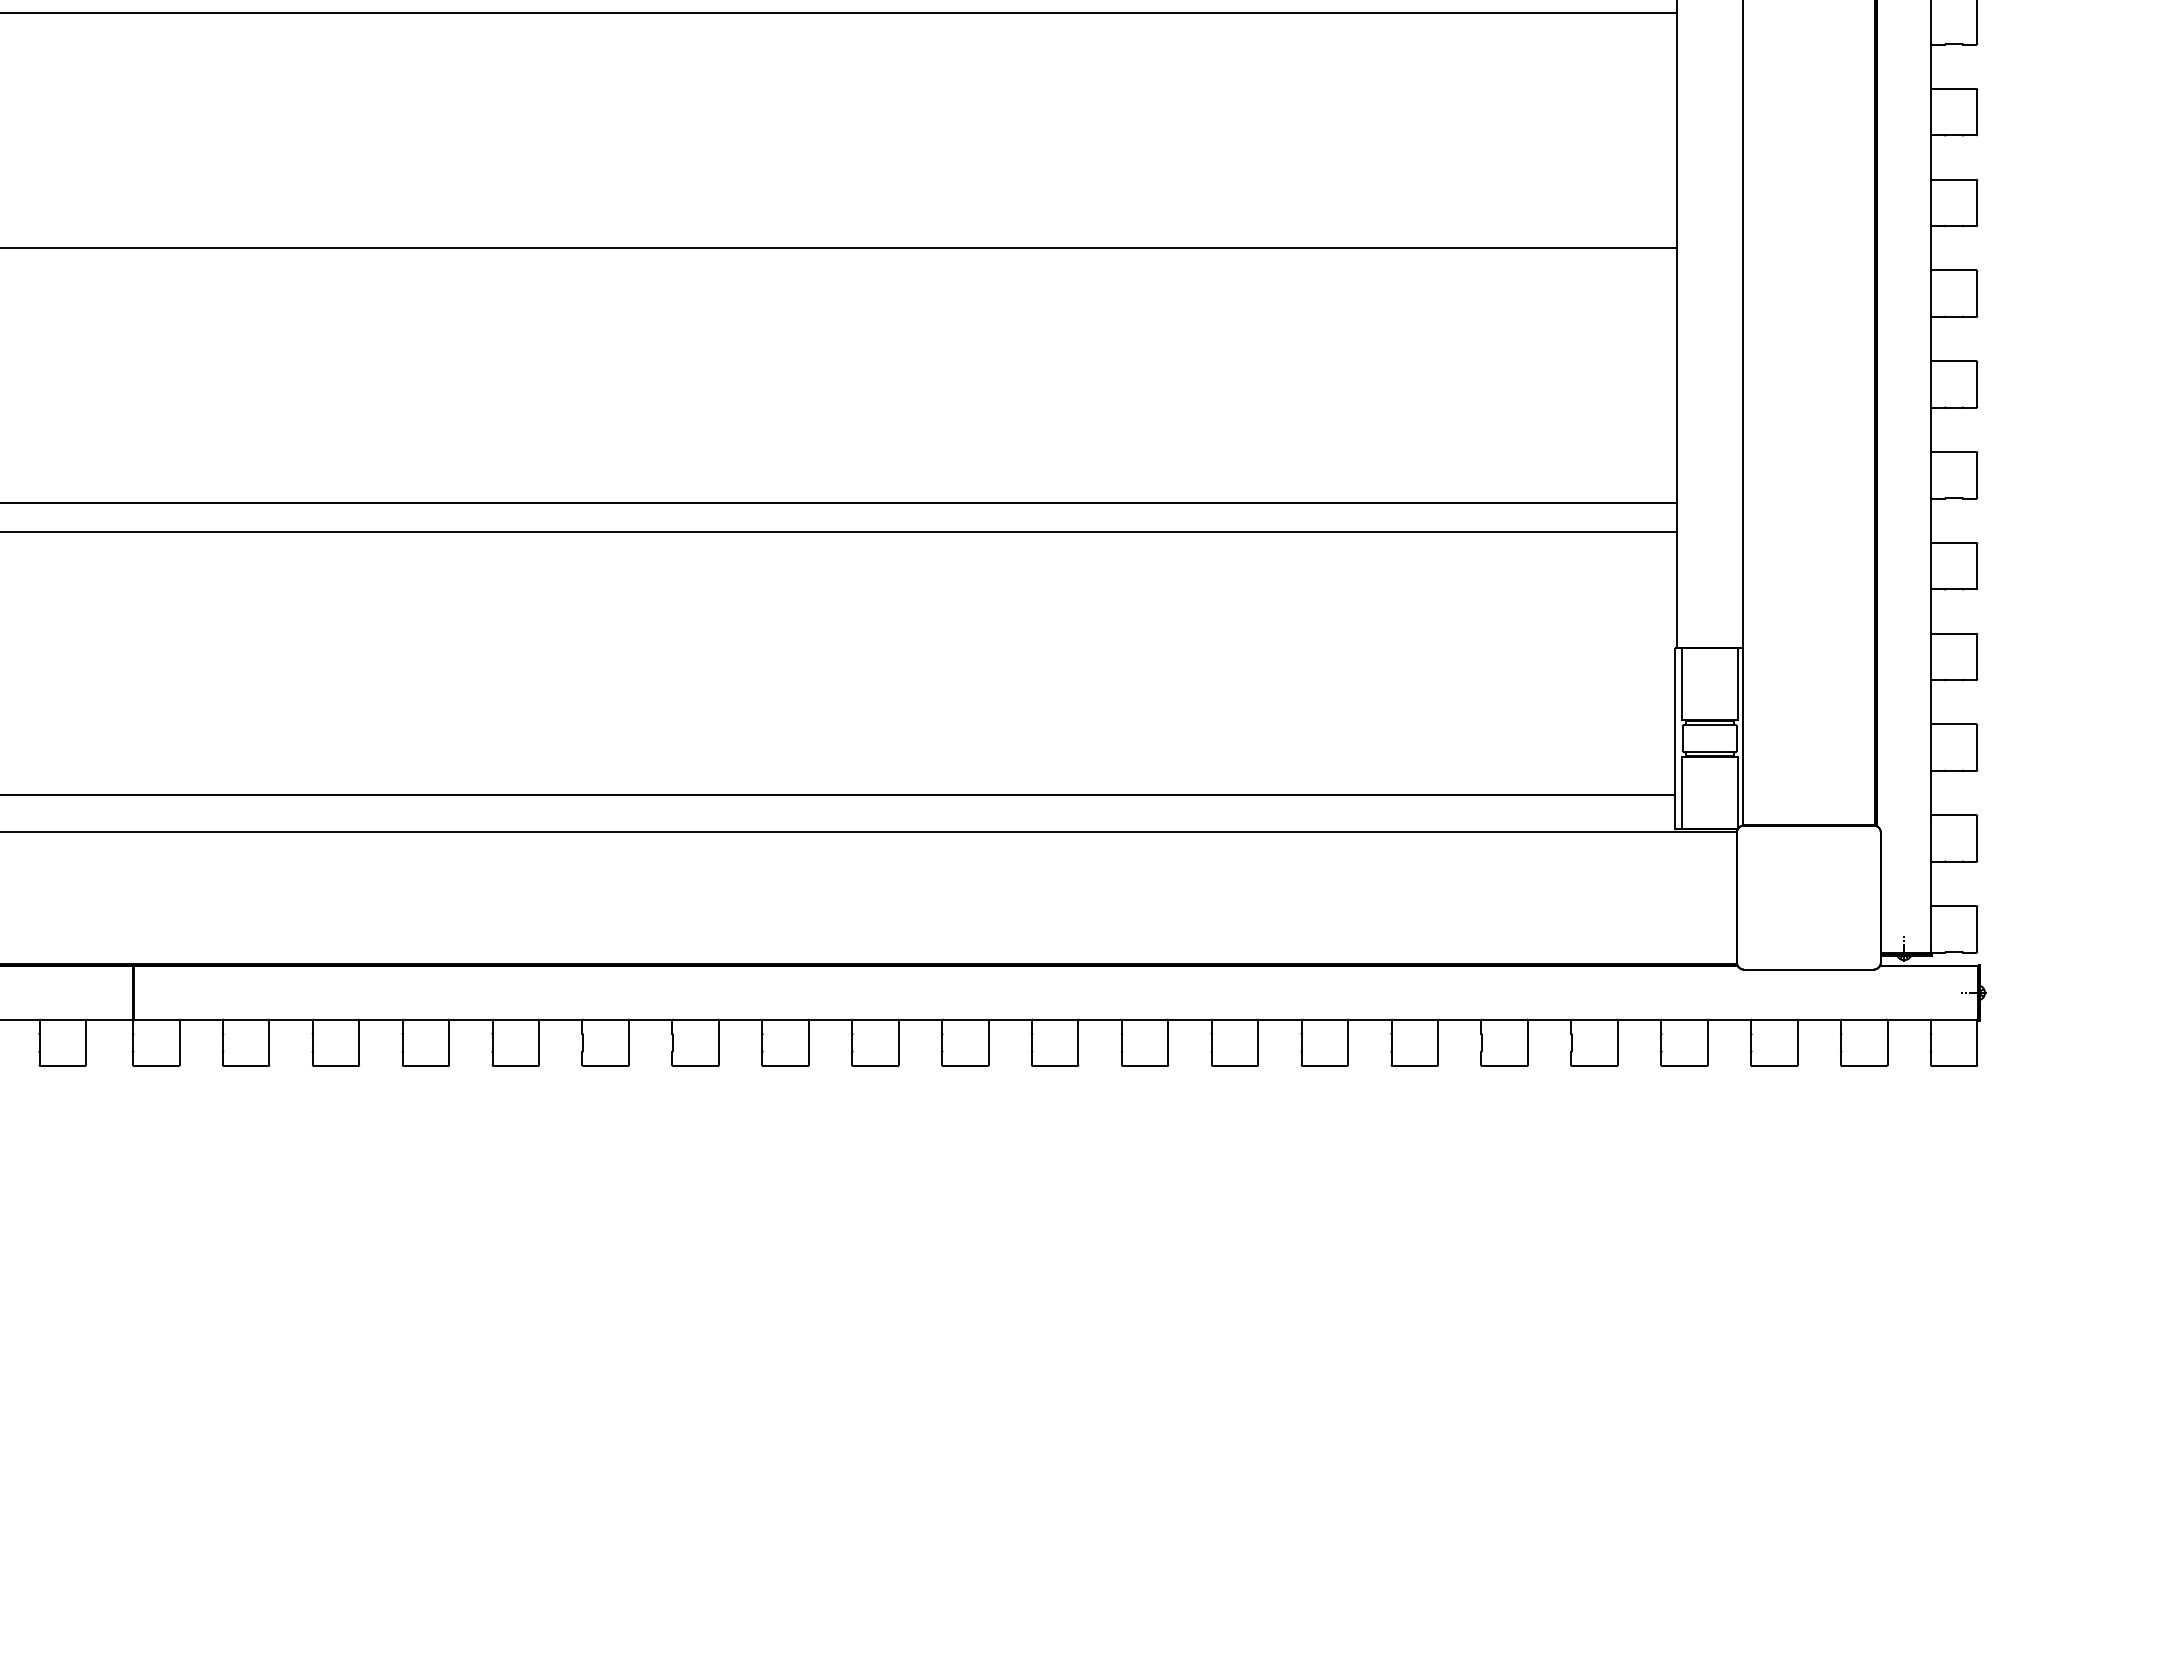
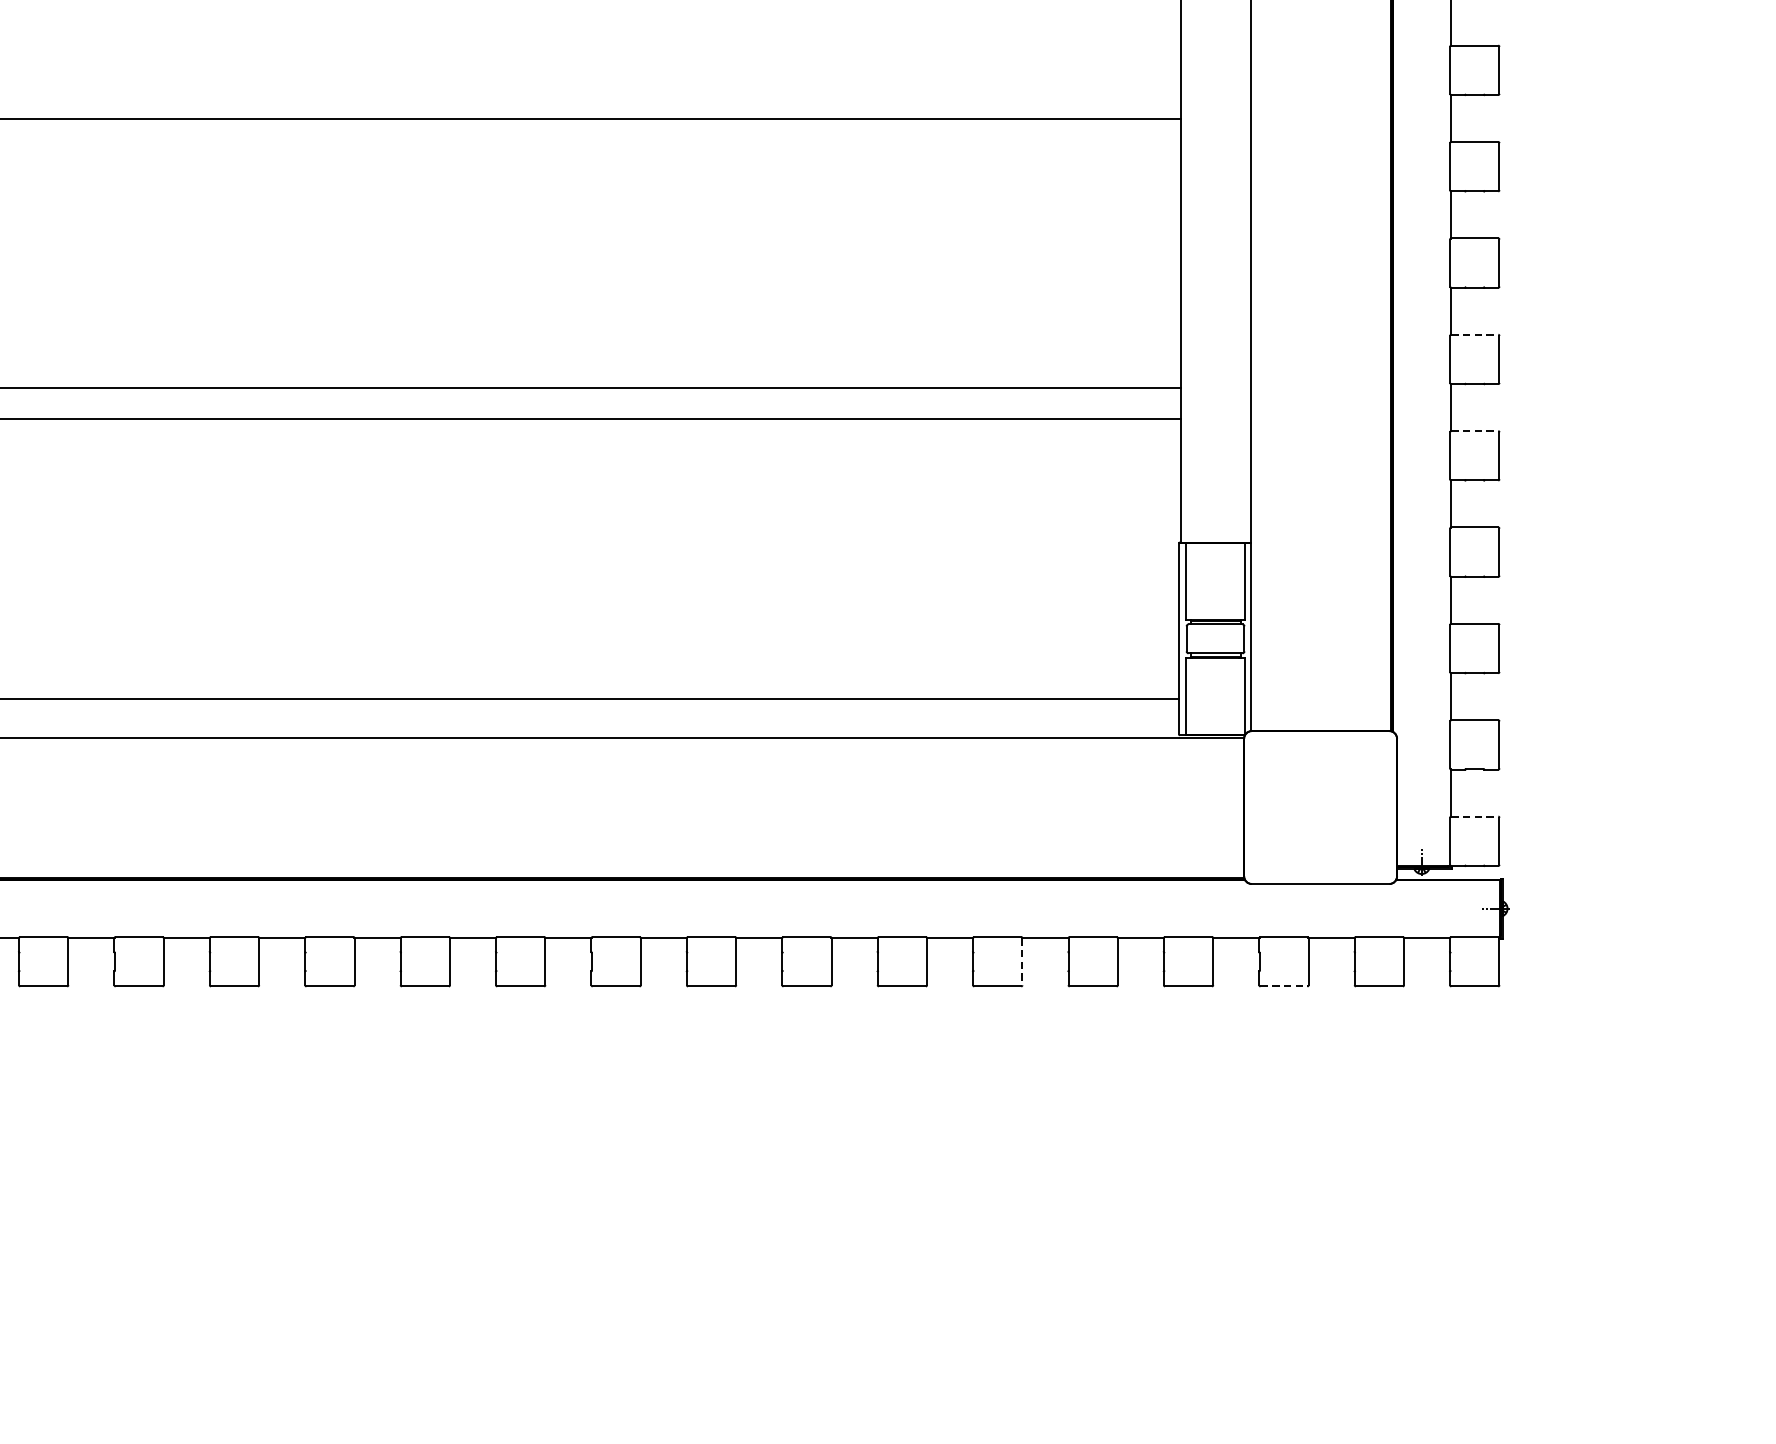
line: (1954, 452) -> (1475, 335), solid -> dashed
line: (1954, 542) -> (1475, 430), solid -> dashed
line: (1954, 906) -> (1475, 817), solid -> dashed
line: (1527, 1043) -> (1021, 962), solid -> dashed
line: (1774, 1066) -> (1284, 986), solid -> dashed

